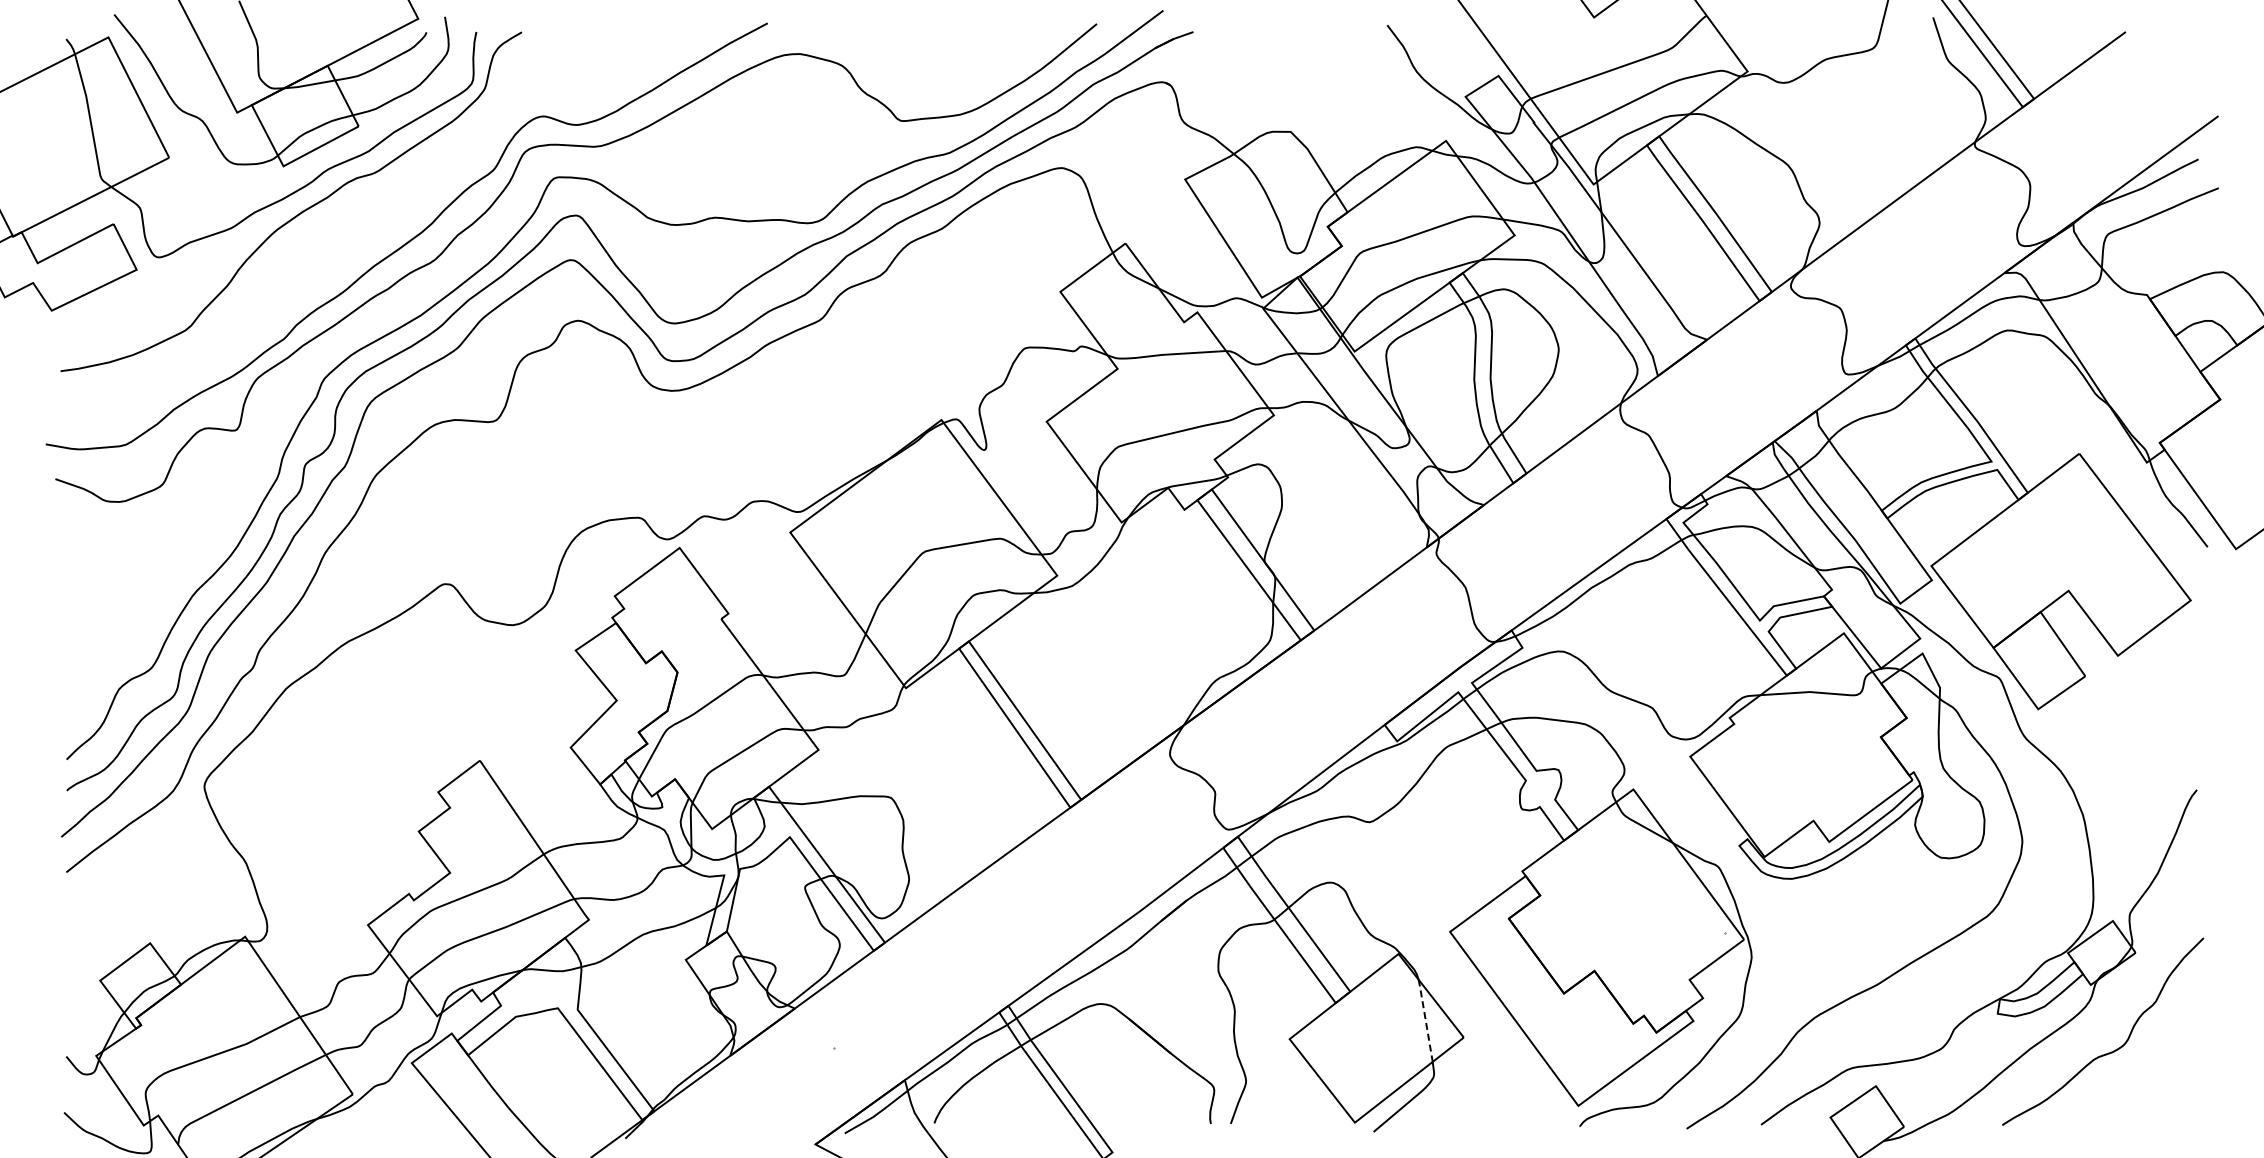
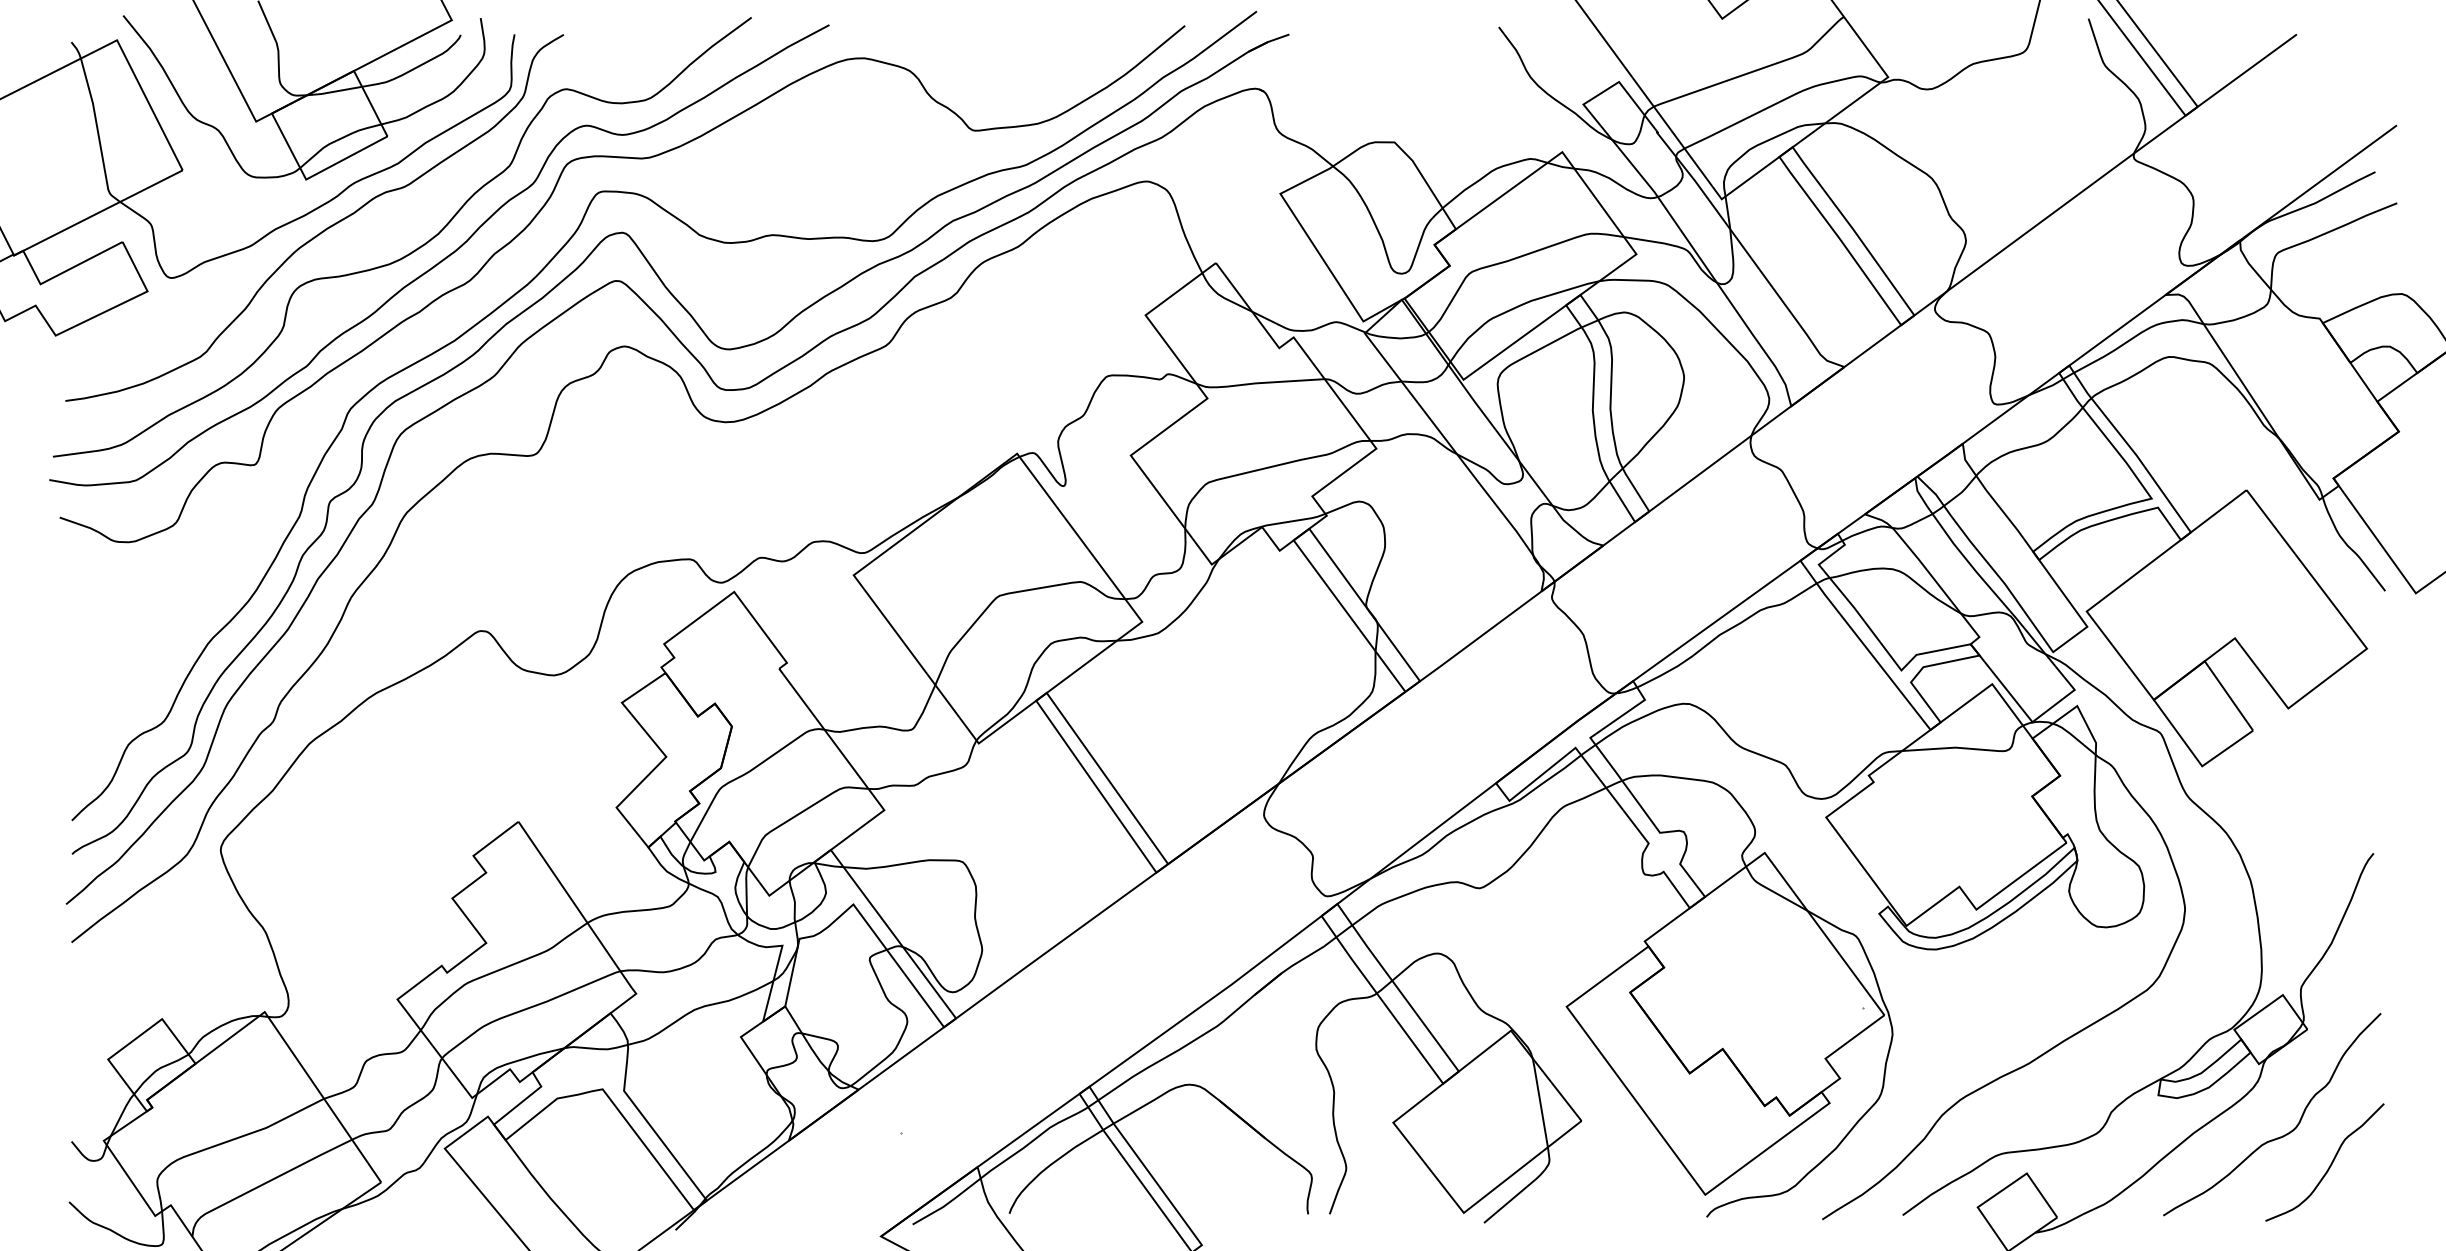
curve: (381, 232) -> (412, 251), added
line: (1425, 1020) -> (1540, 1102), dashed -> solid
curve: (2156, 1077) -> (2329, 1164), added

